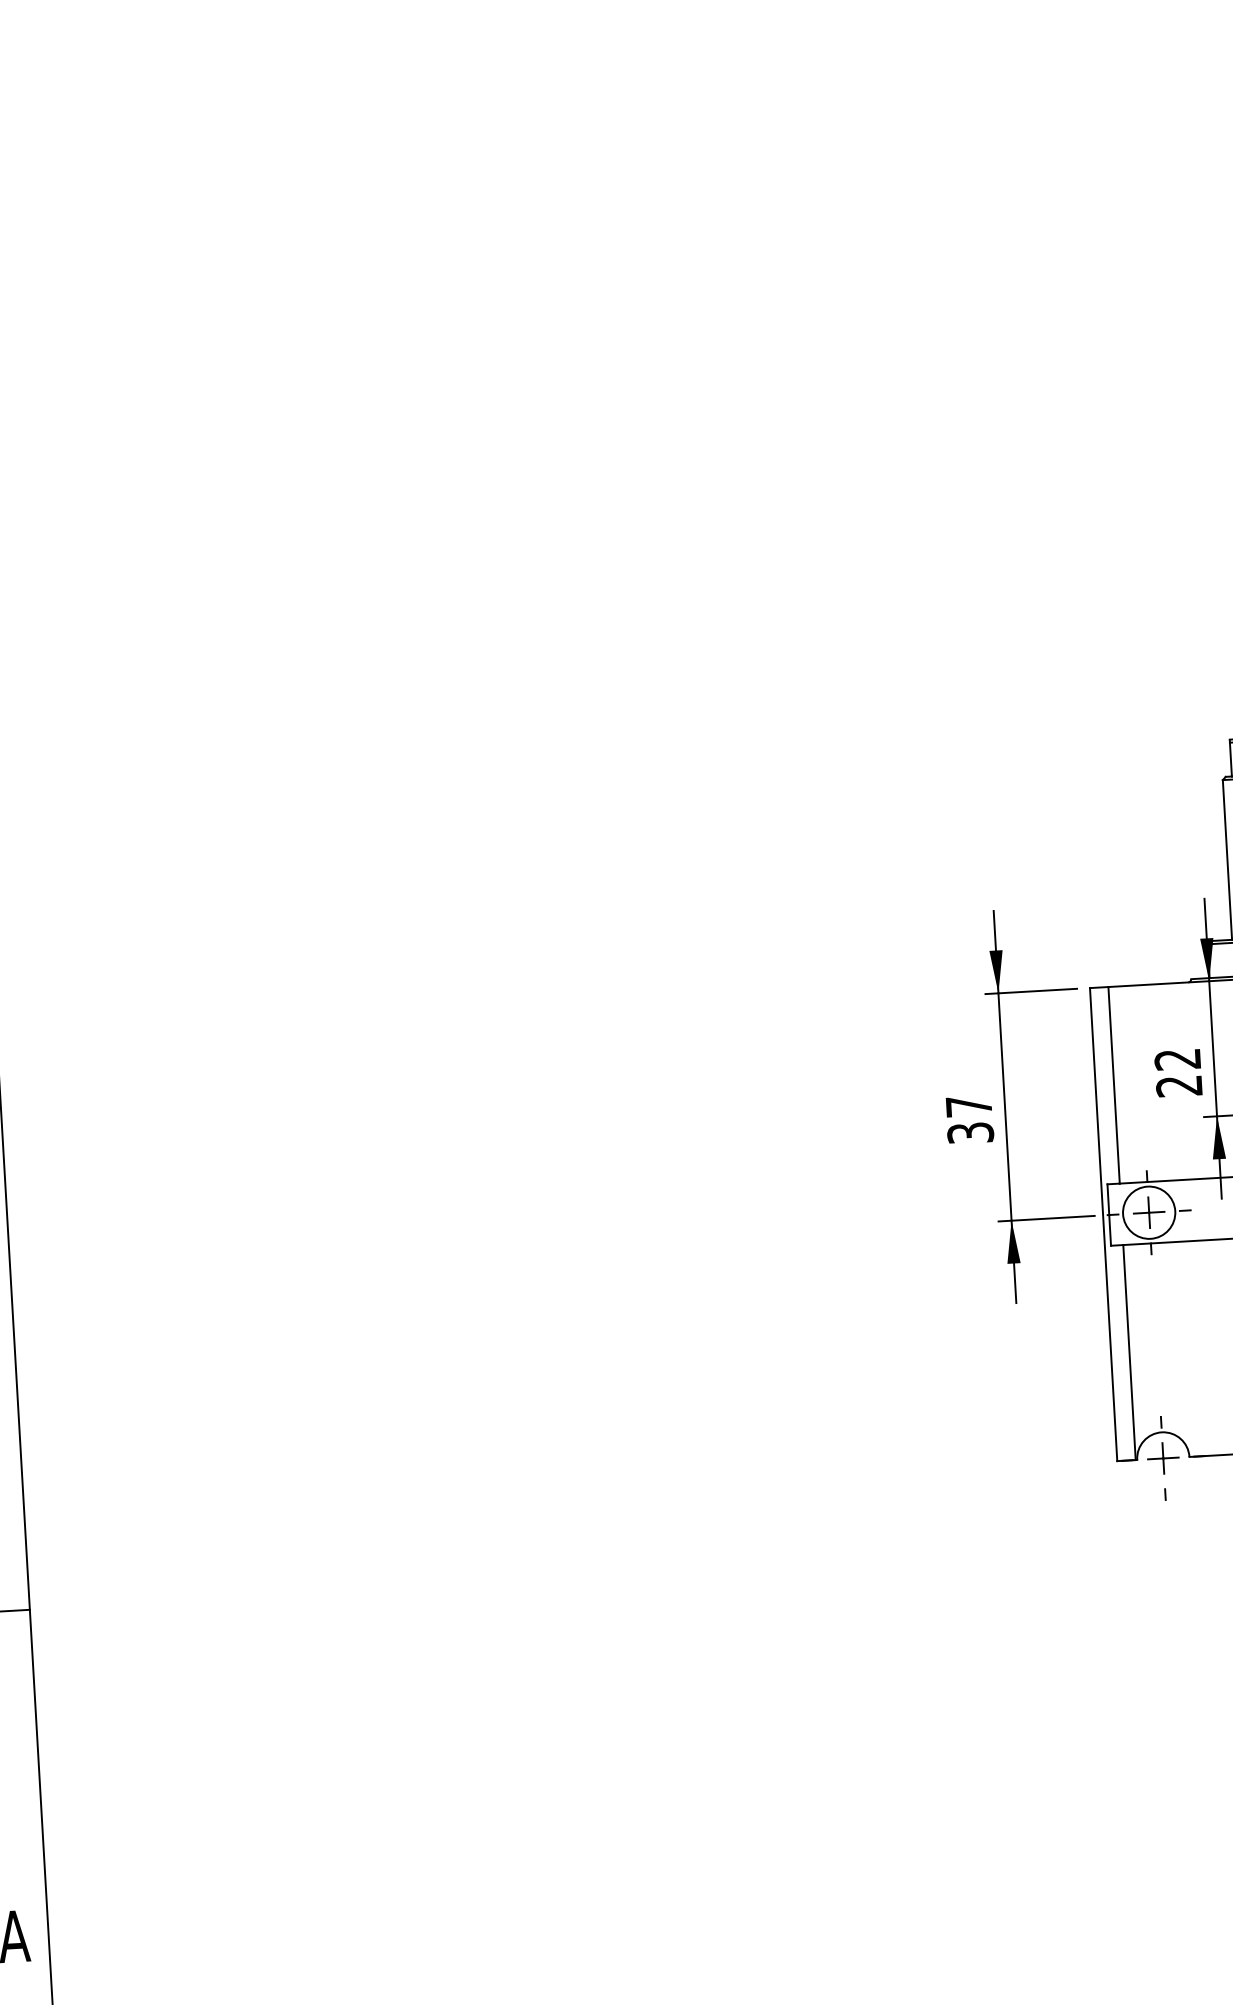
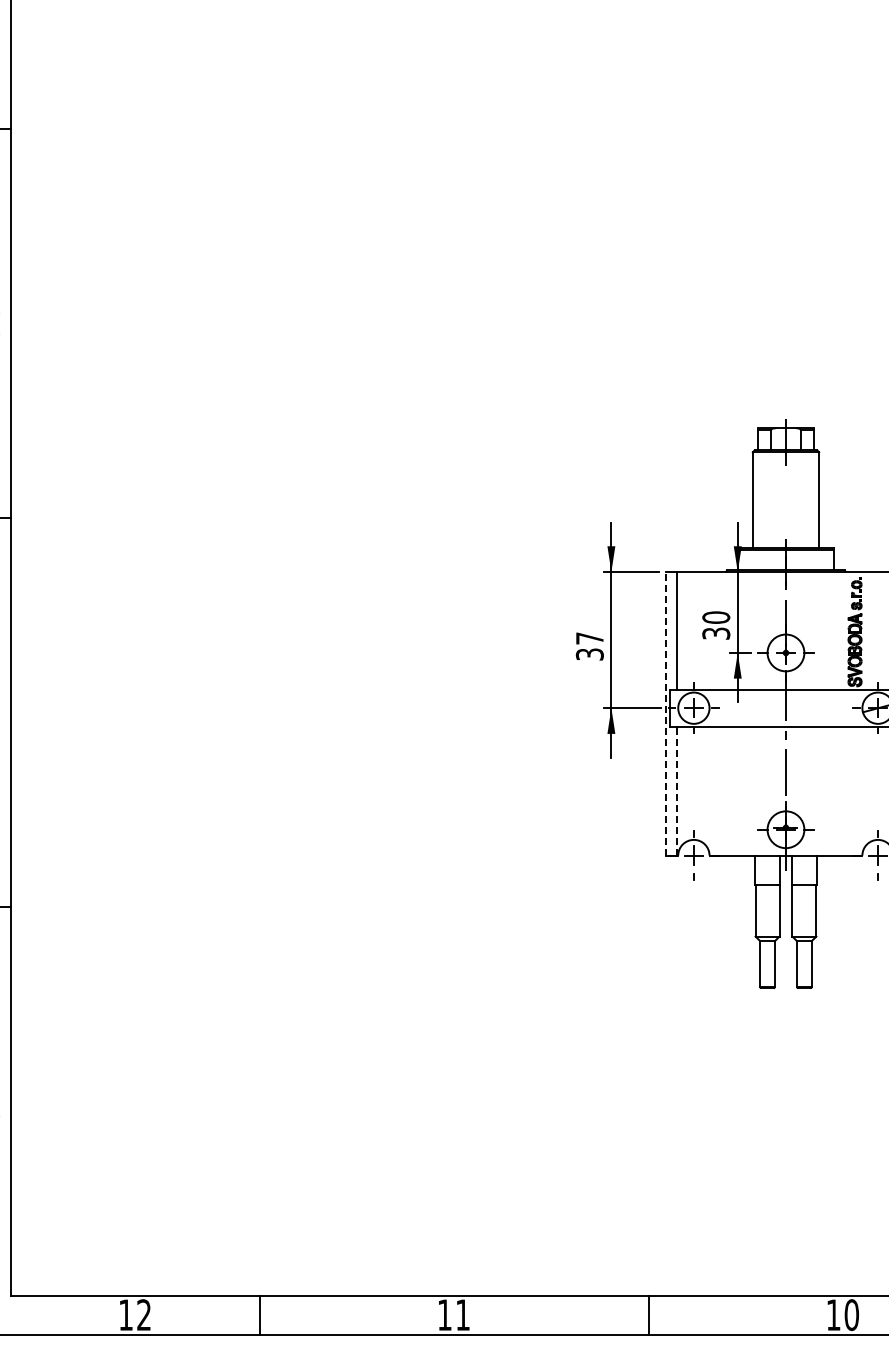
text: (1178, 1072) -> (716, 625), 22 -> 30
line: (1103, 1224) -> (666, 713), solid -> dashed
line: (1129, 1351) -> (677, 790), solid -> dashed

